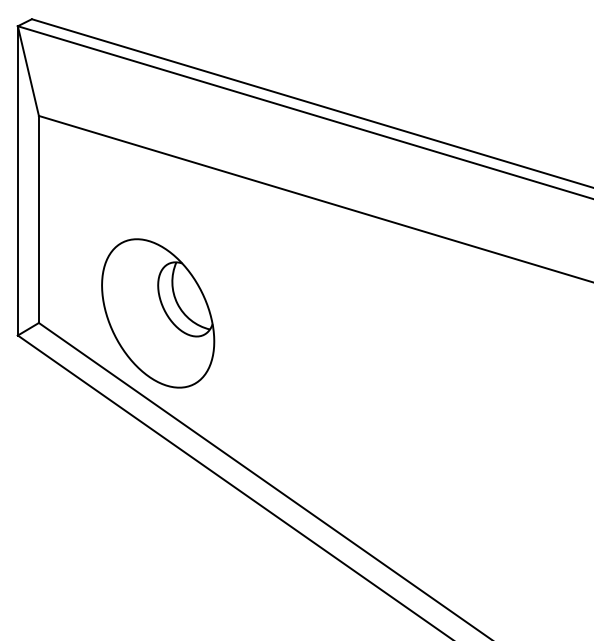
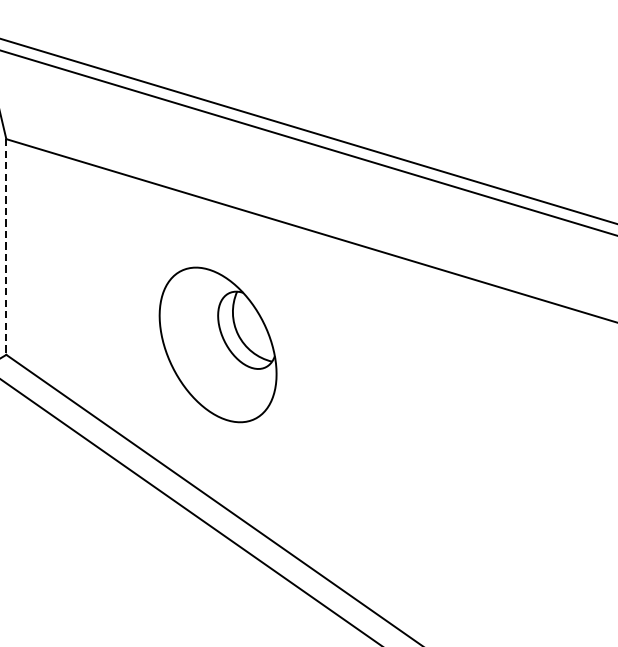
line: (38, 219) -> (5, 247), solid -> dashed
part: (158, 313) -> (218, 344), moved

